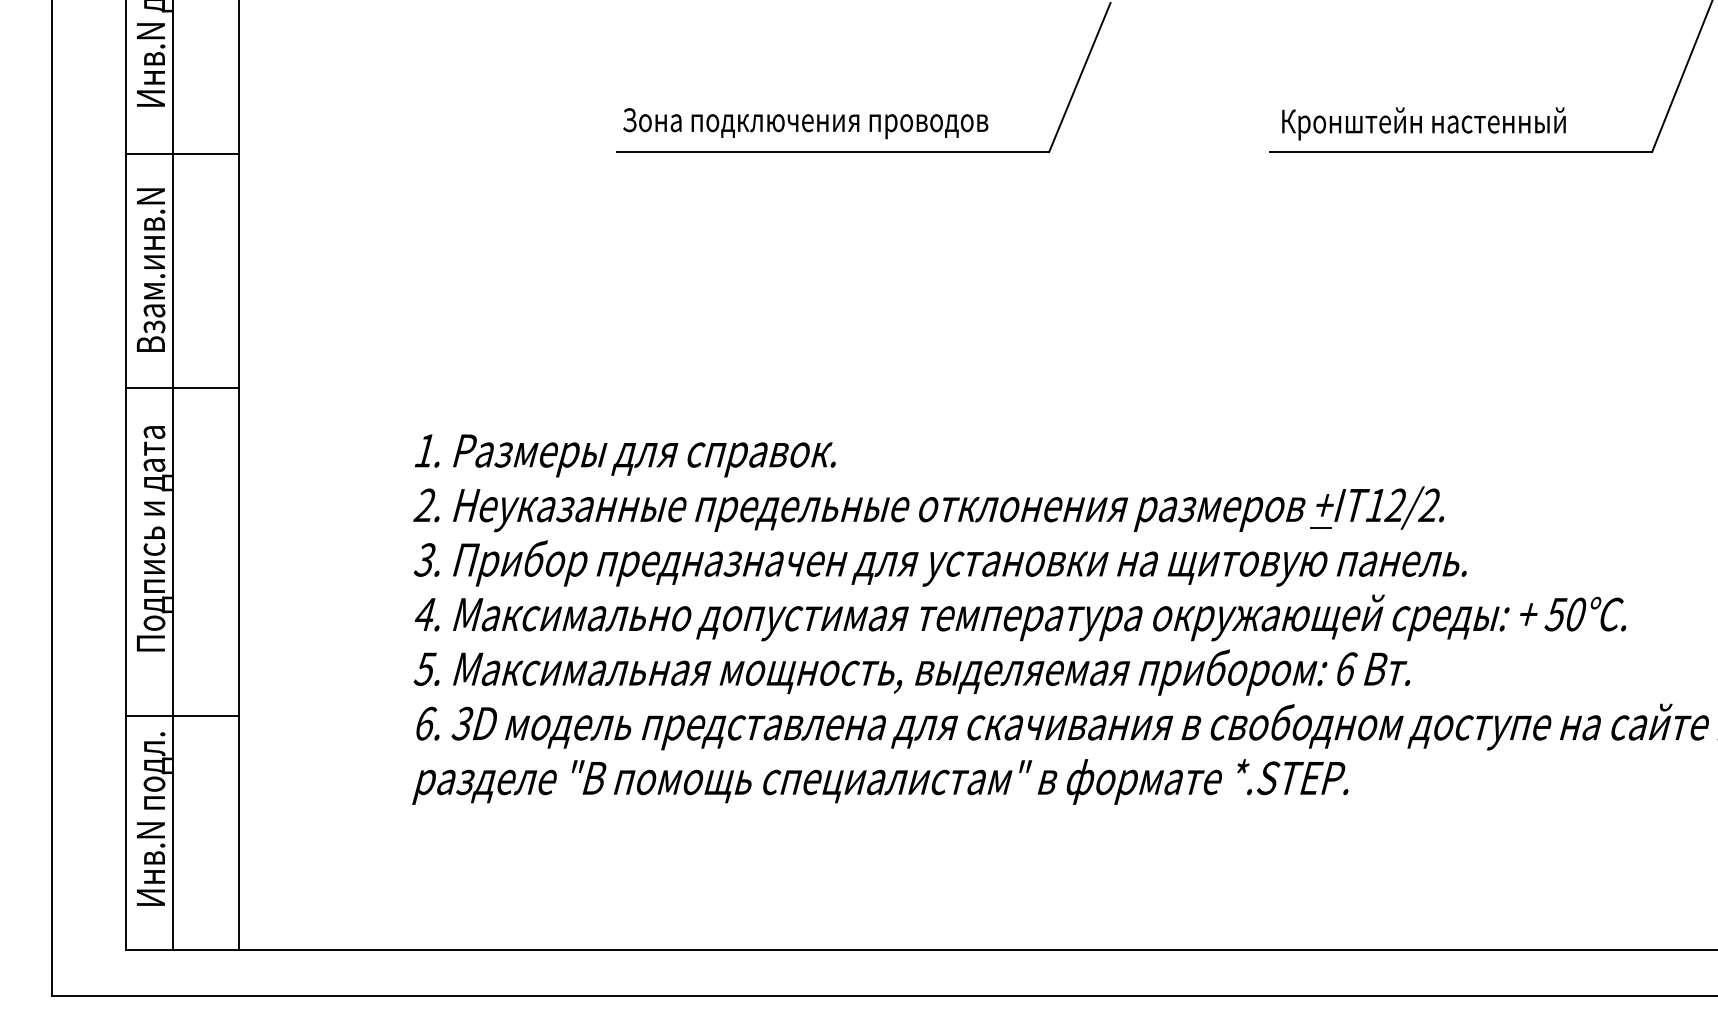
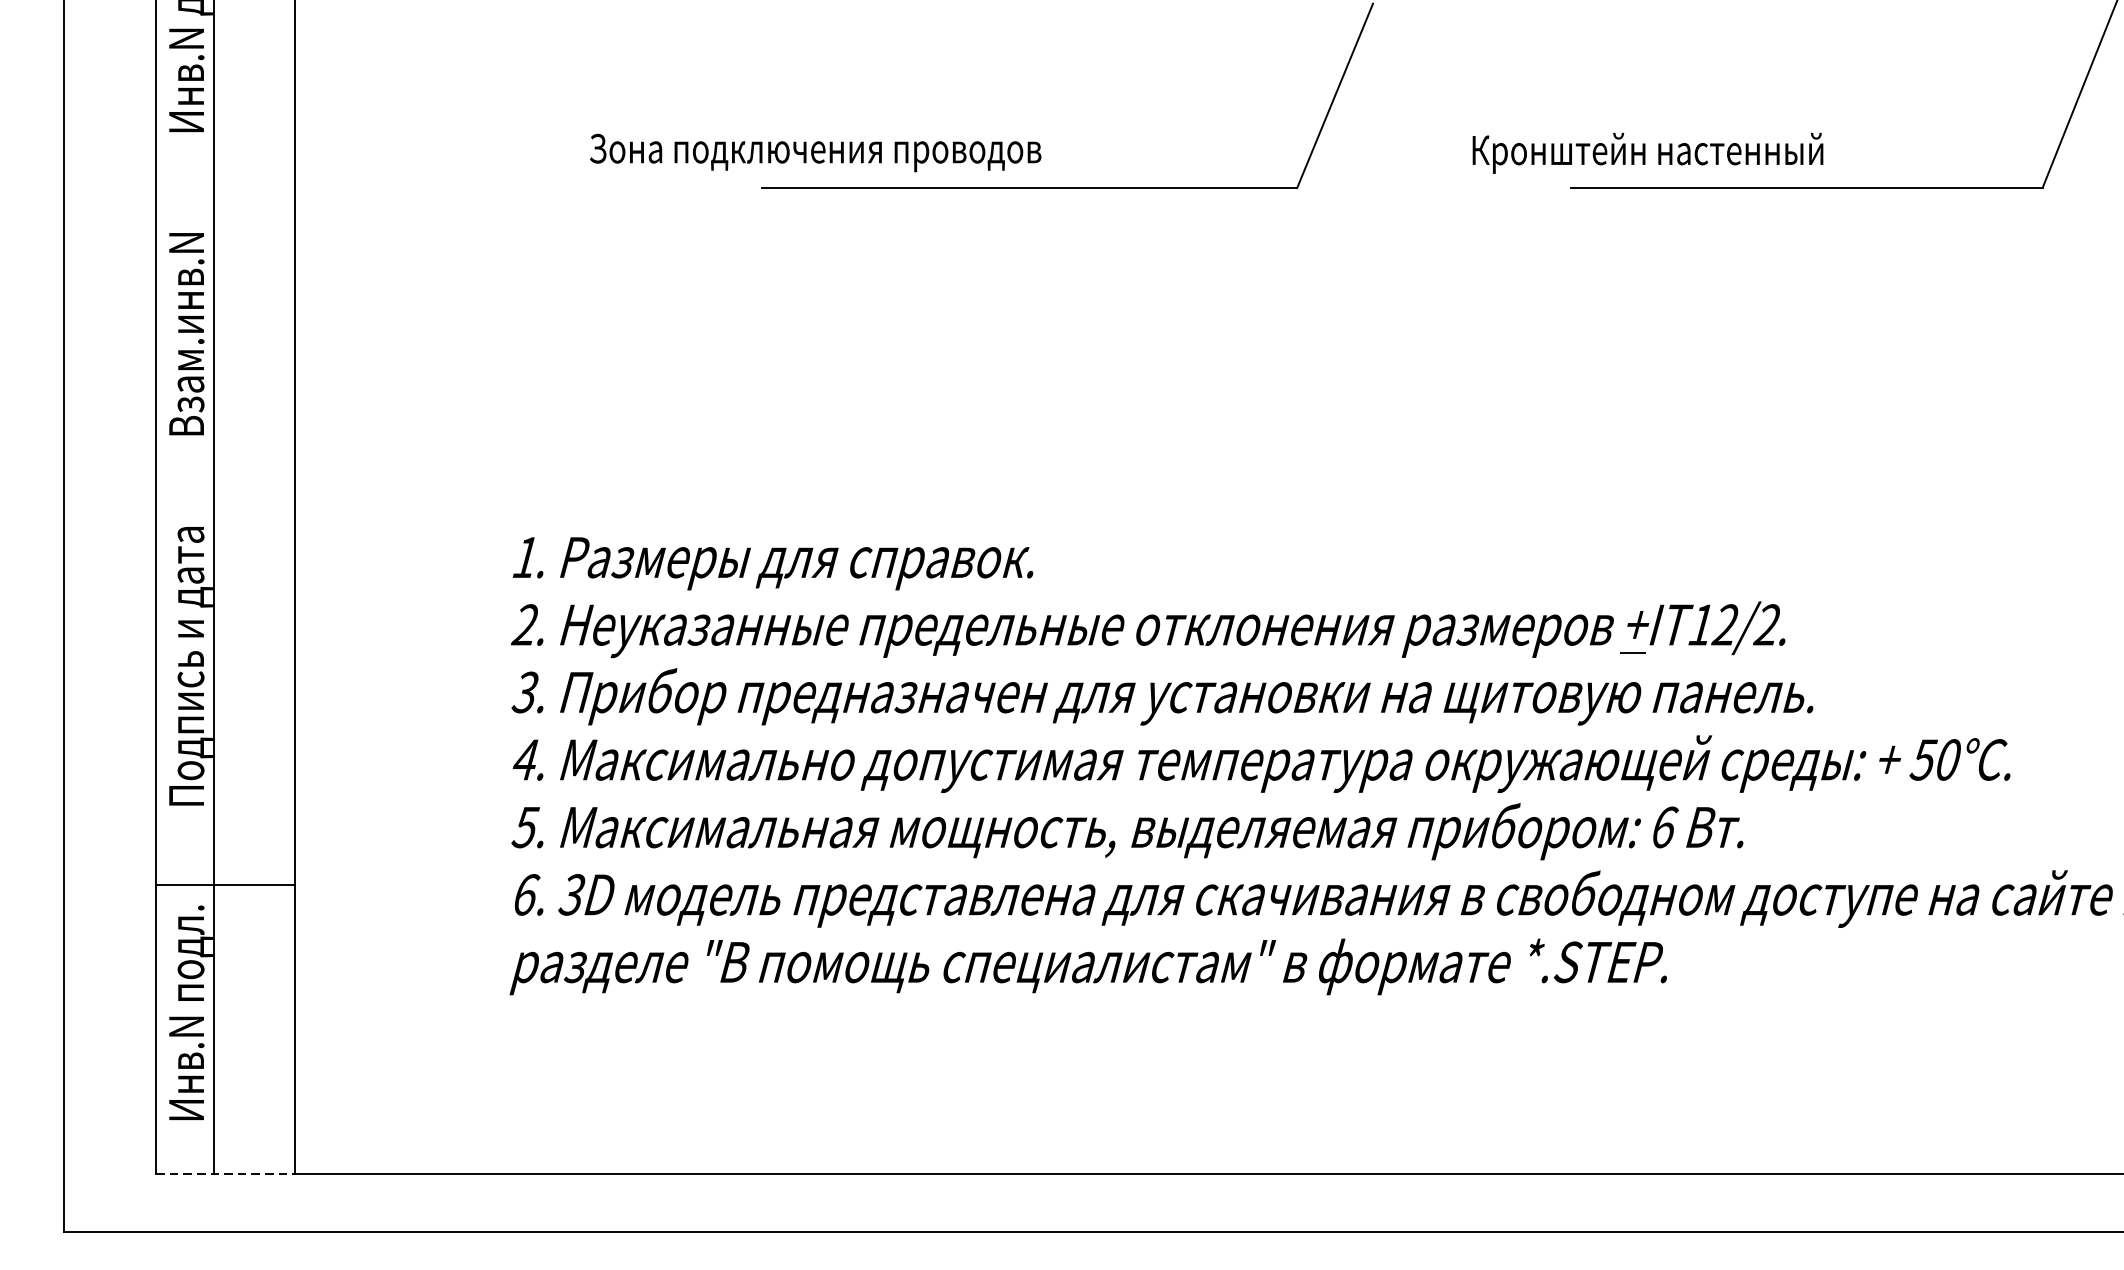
text: (805, 123) -> (815, 152), moved
text: (1423, 123) -> (1647, 152), moved
line: (182, 154) -> (225, 191), removed
line: (182, 388) -> (225, 480), removed
line: (182, 949) -> (225, 1174), solid -> dashed

